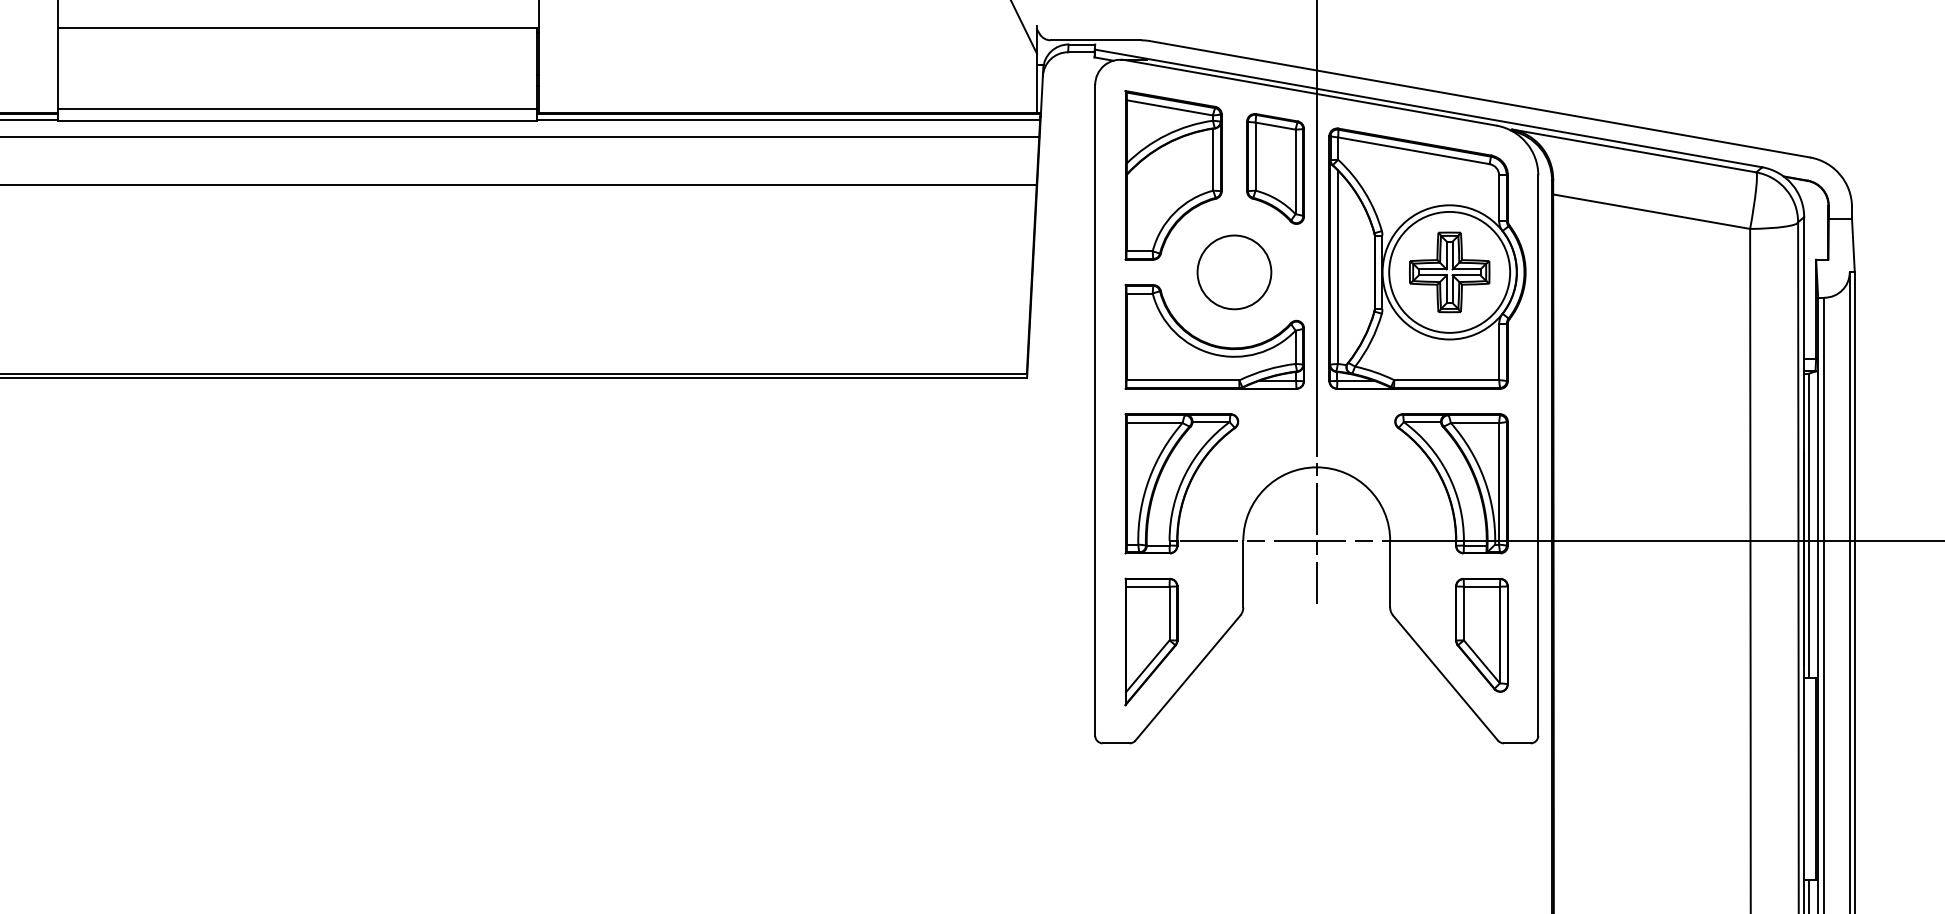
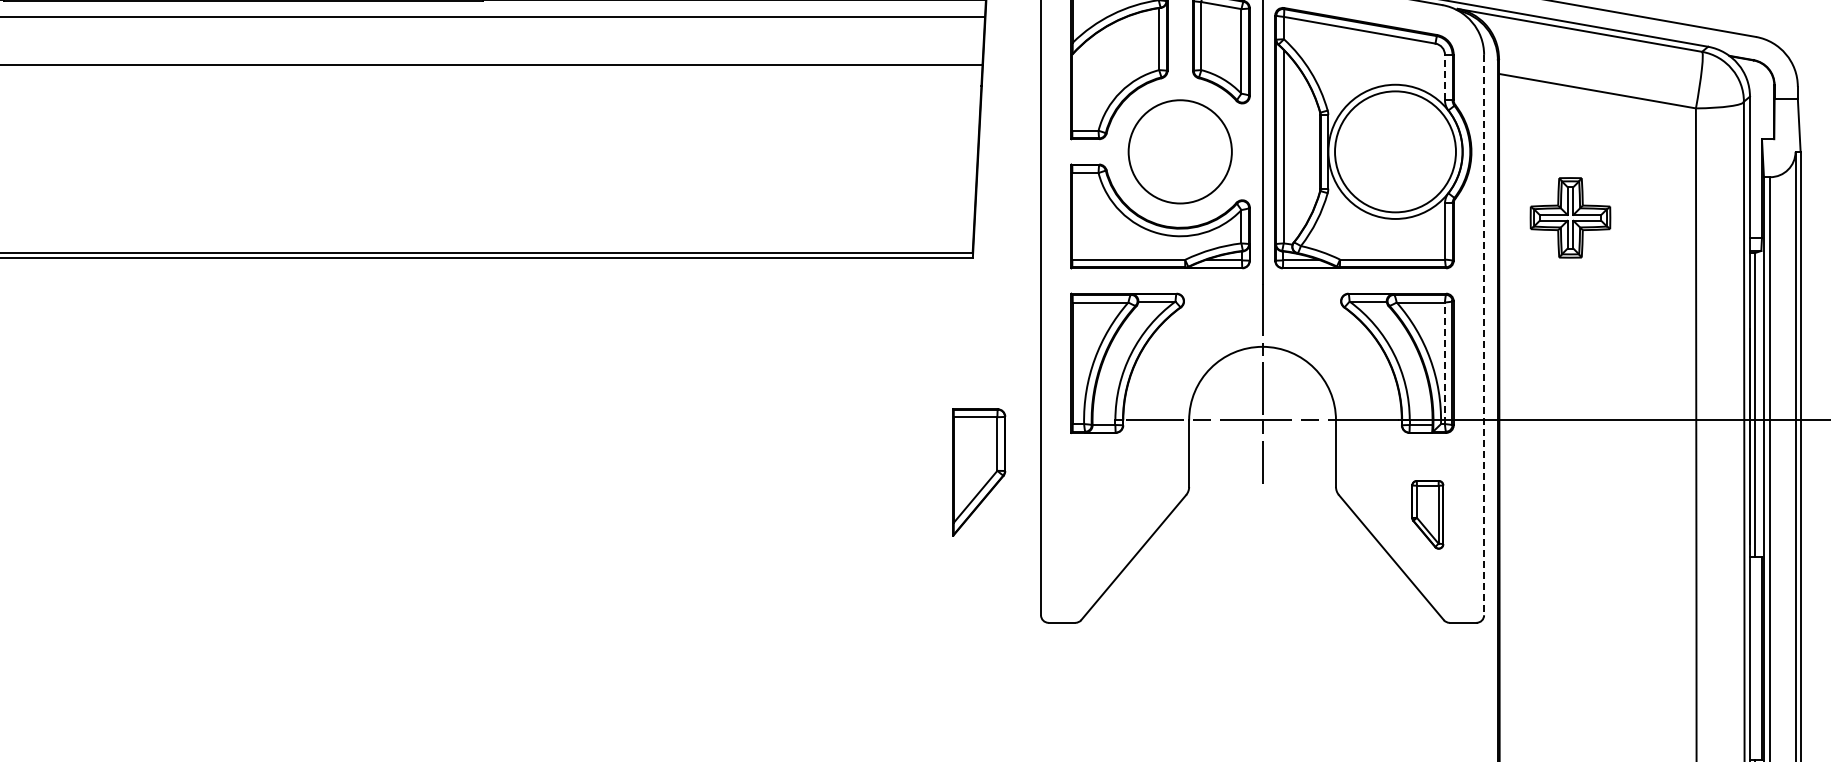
line: (1499, 198) -> (1445, 77), solid -> dashed
circle: (1234, 272) -> (1180, 151), size x1.4
part: (1449, 272) -> (1570, 217), moved
line: (1538, 456) -> (1484, 335), solid -> dashed
line: (1499, 483) -> (1445, 362), solid -> dashed
part: (1481, 635) -> (1427, 514), size x0.6
part: (1151, 641) -> (979, 471), moved

